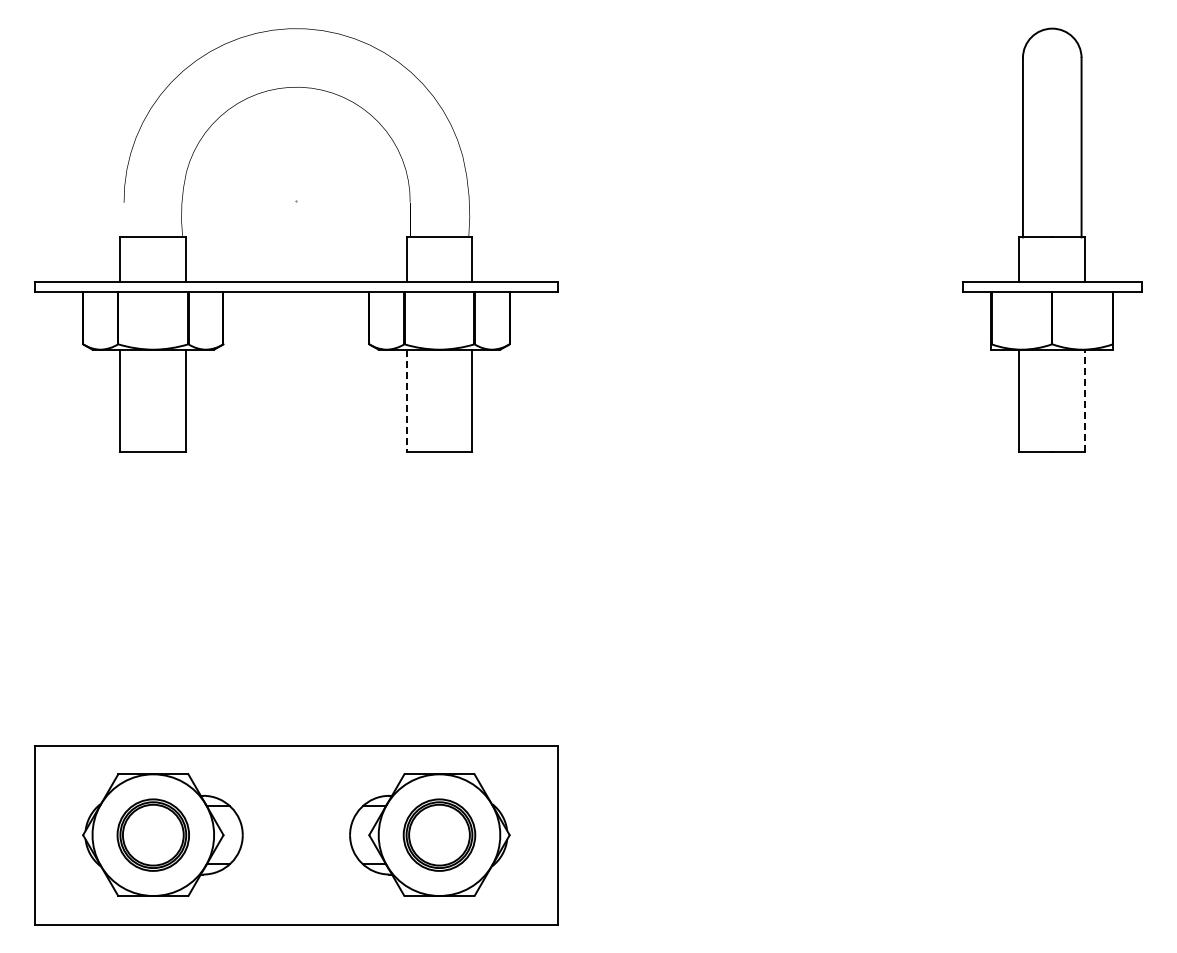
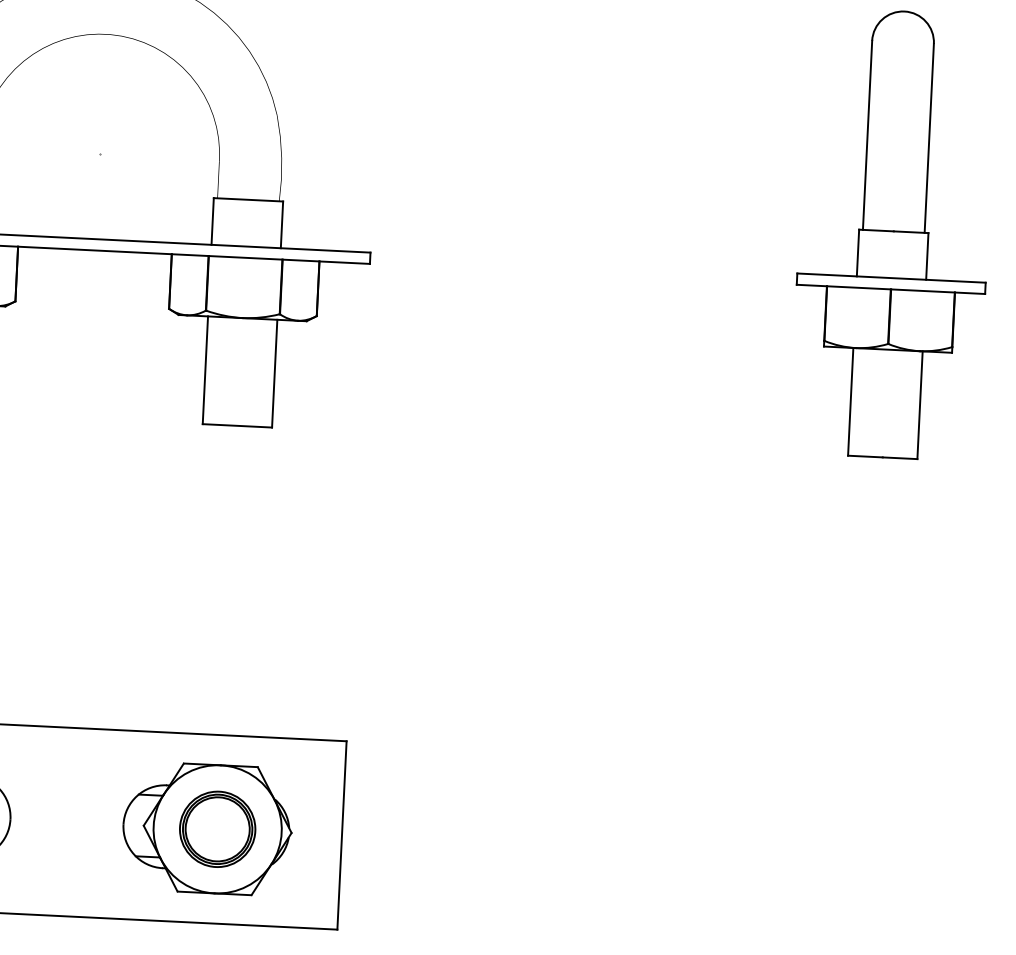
line: (1085, 400) -> (920, 404), dashed -> solid
line: (406, 401) -> (205, 370), dashed -> solid

